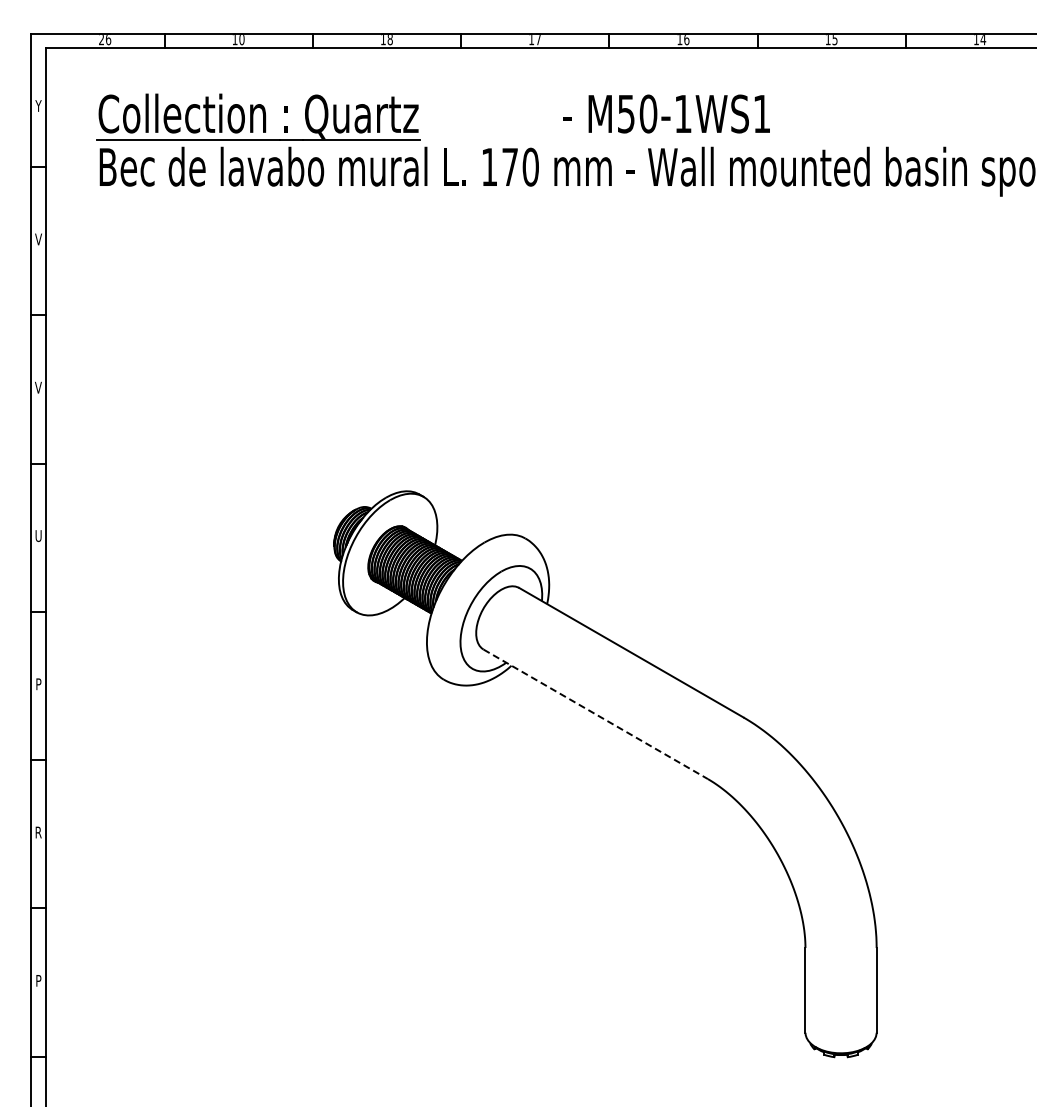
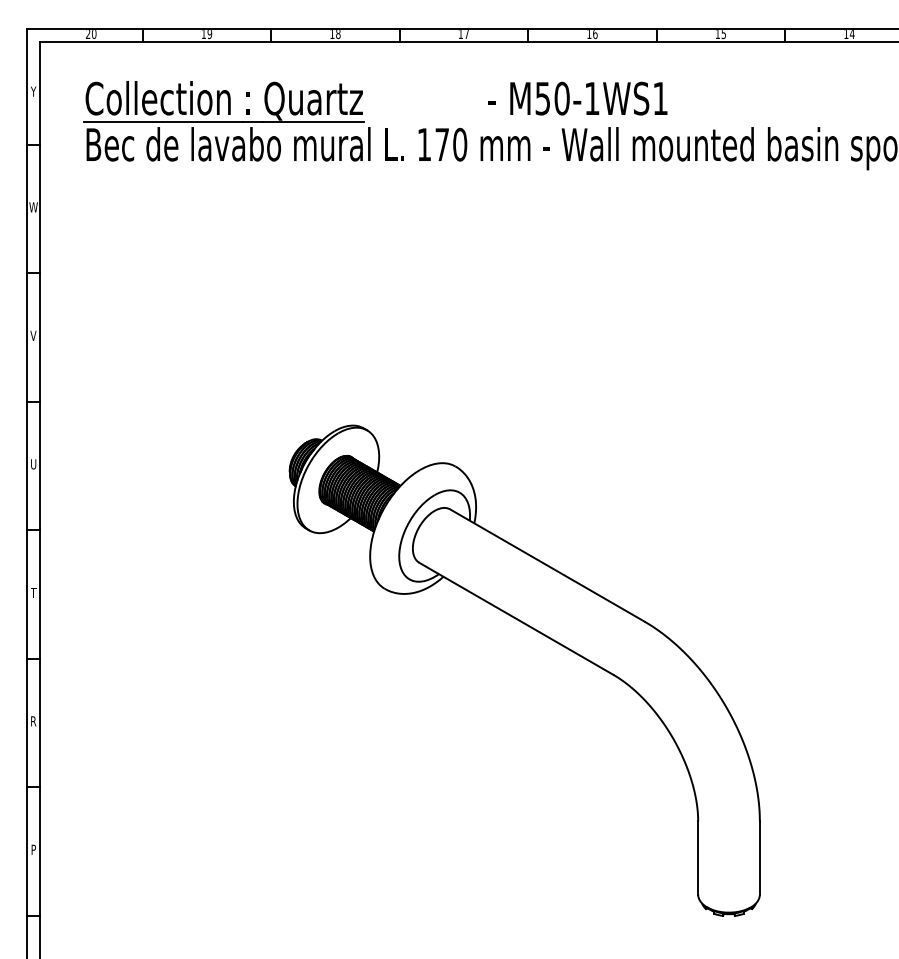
text: (108, 39) -> (94, 34), 26 -> 20
text: (241, 40) -> (209, 34), 10 -> 19
text: (38, 239) -> (33, 207), V -> W
text: (38, 684) -> (33, 593), P -> T
line: (595, 714) -> (516, 619), dashed -> solid

